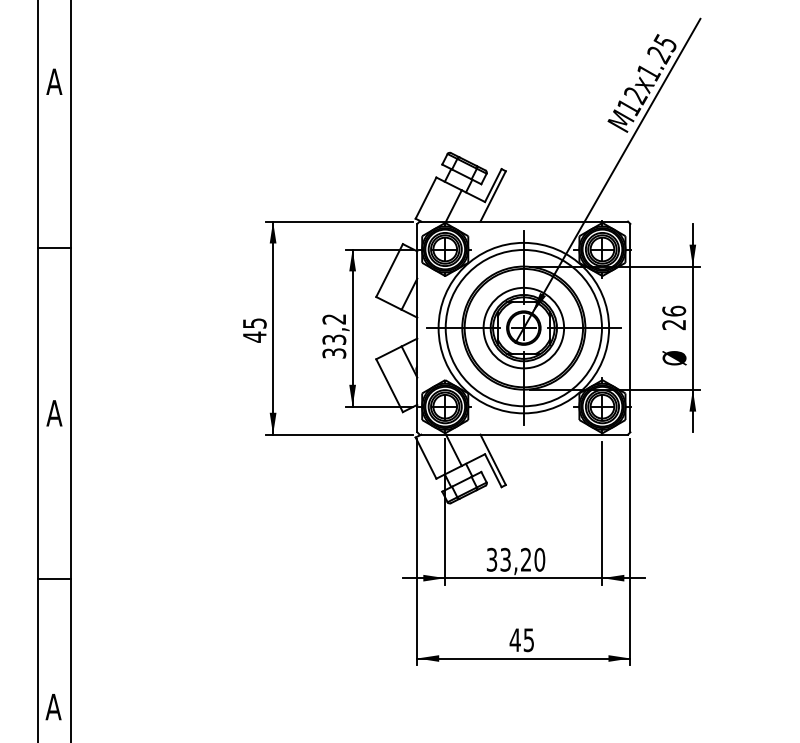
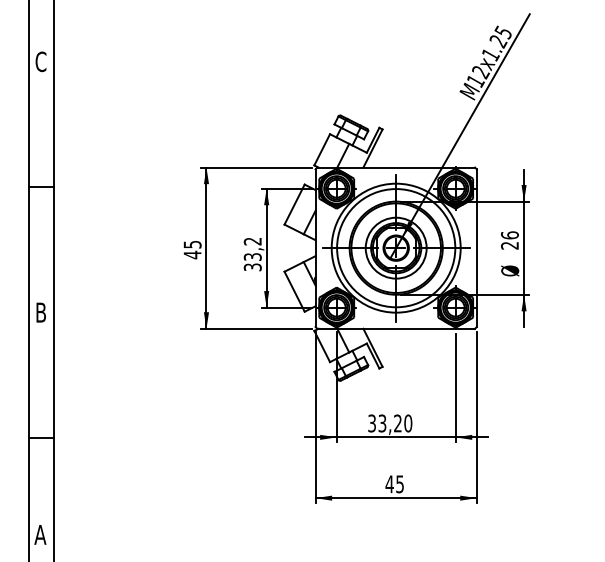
text: (53, 81) -> (40, 61), A -> C
text: (53, 413) -> (40, 312), A -> B

